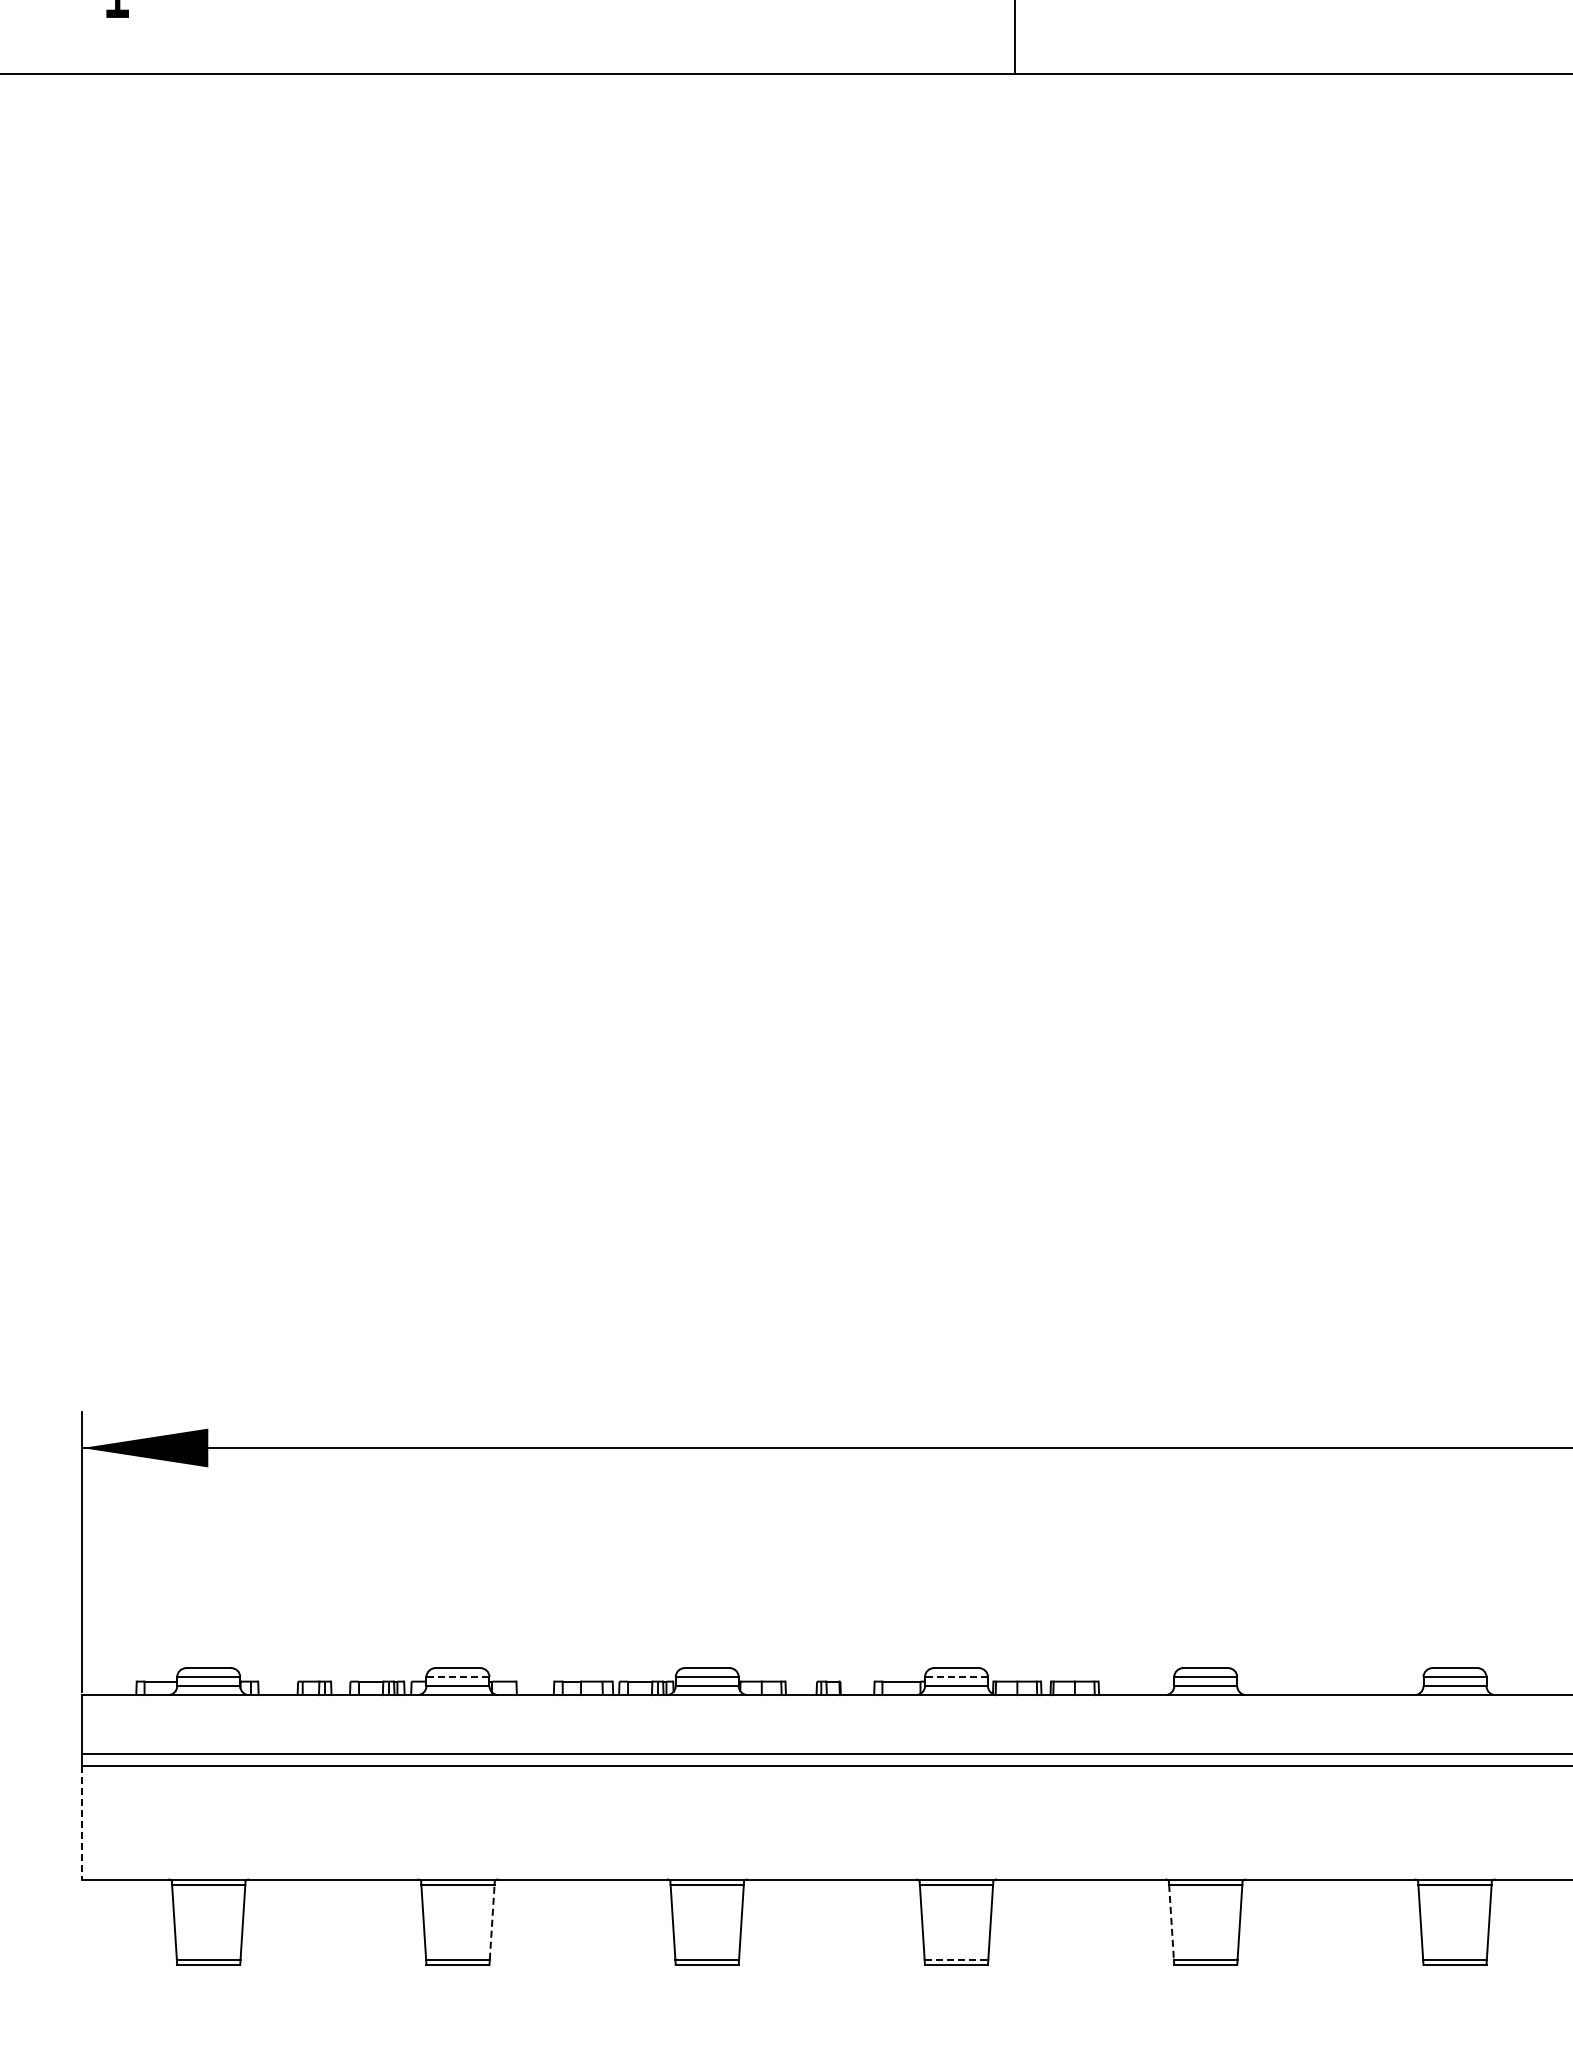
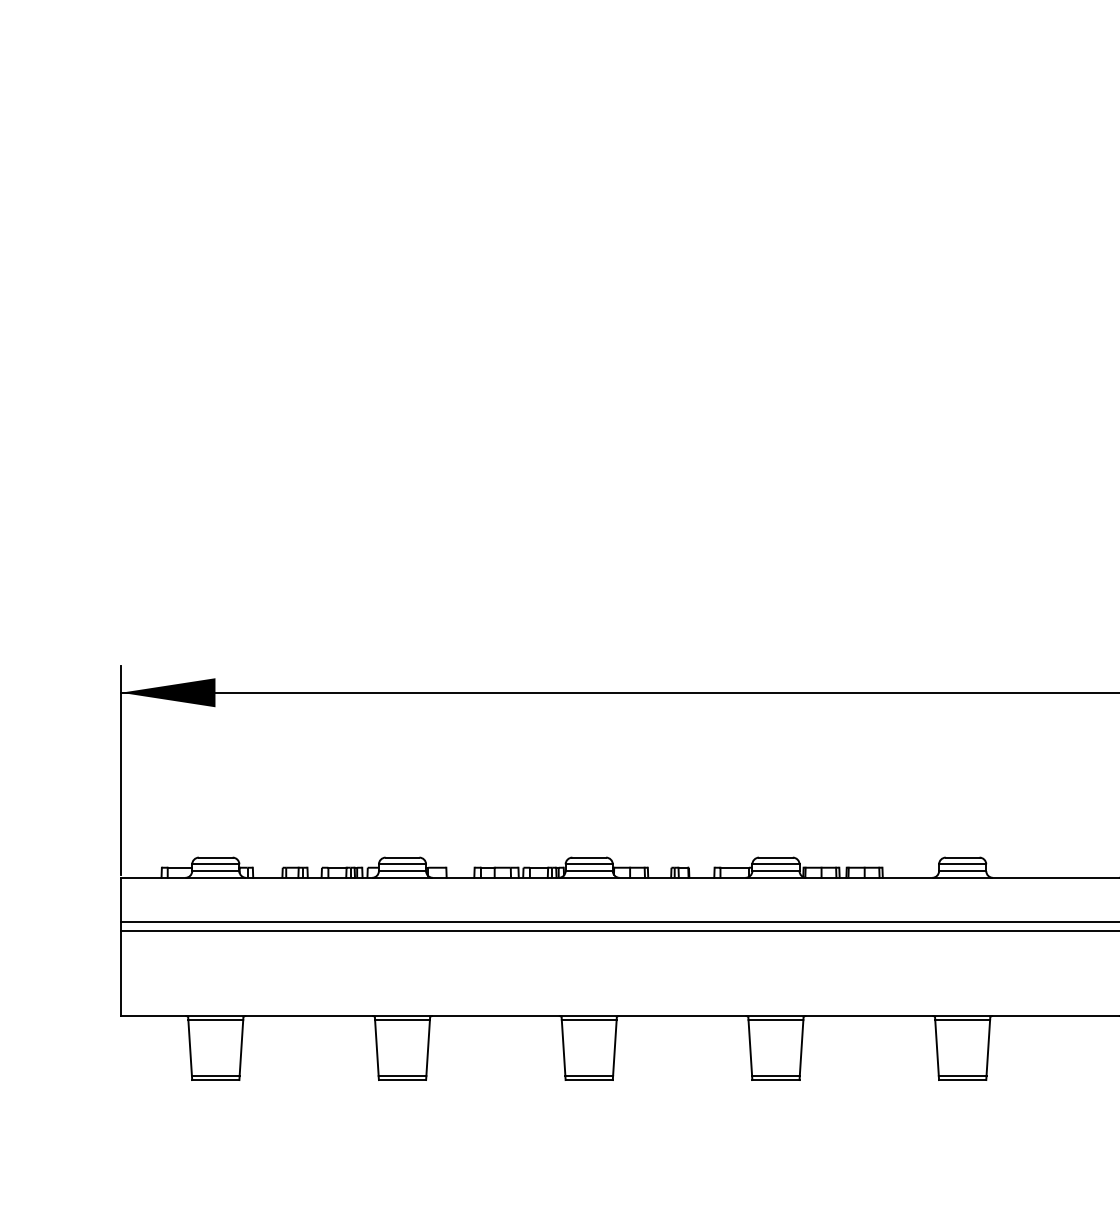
line: (457, 1677) -> (402, 864), dashed -> solid
line: (955, 1677) -> (775, 864), dashed -> solid
line: (82, 1823) -> (121, 974), dashed -> solid
line: (492, 1921) -> (428, 1047), dashed -> solid
line: (1171, 1922) -> (937, 1048), dashed -> solid
line: (956, 1959) -> (775, 1075), dashed -> solid

